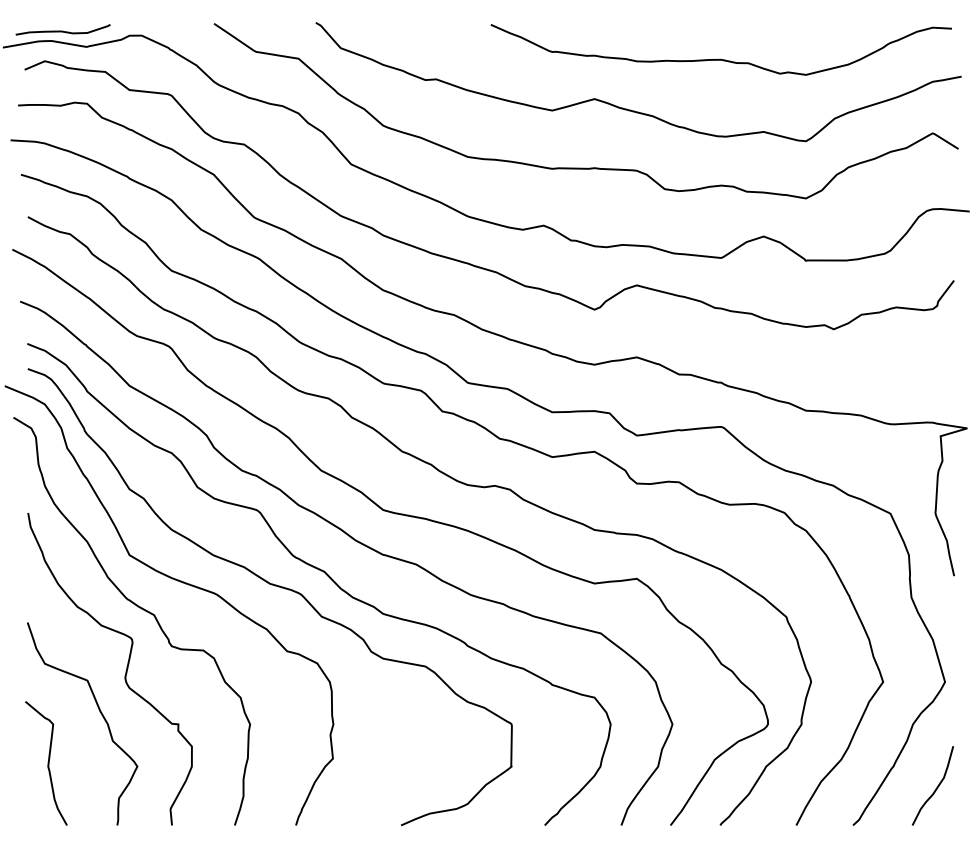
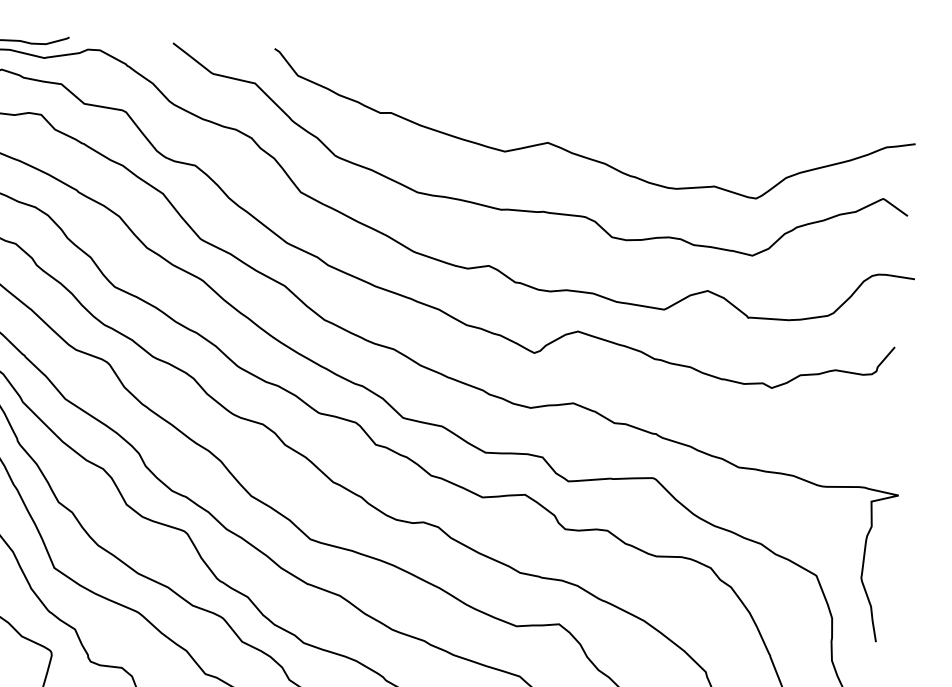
curve: (720, 58) -> (676, 110), removed

